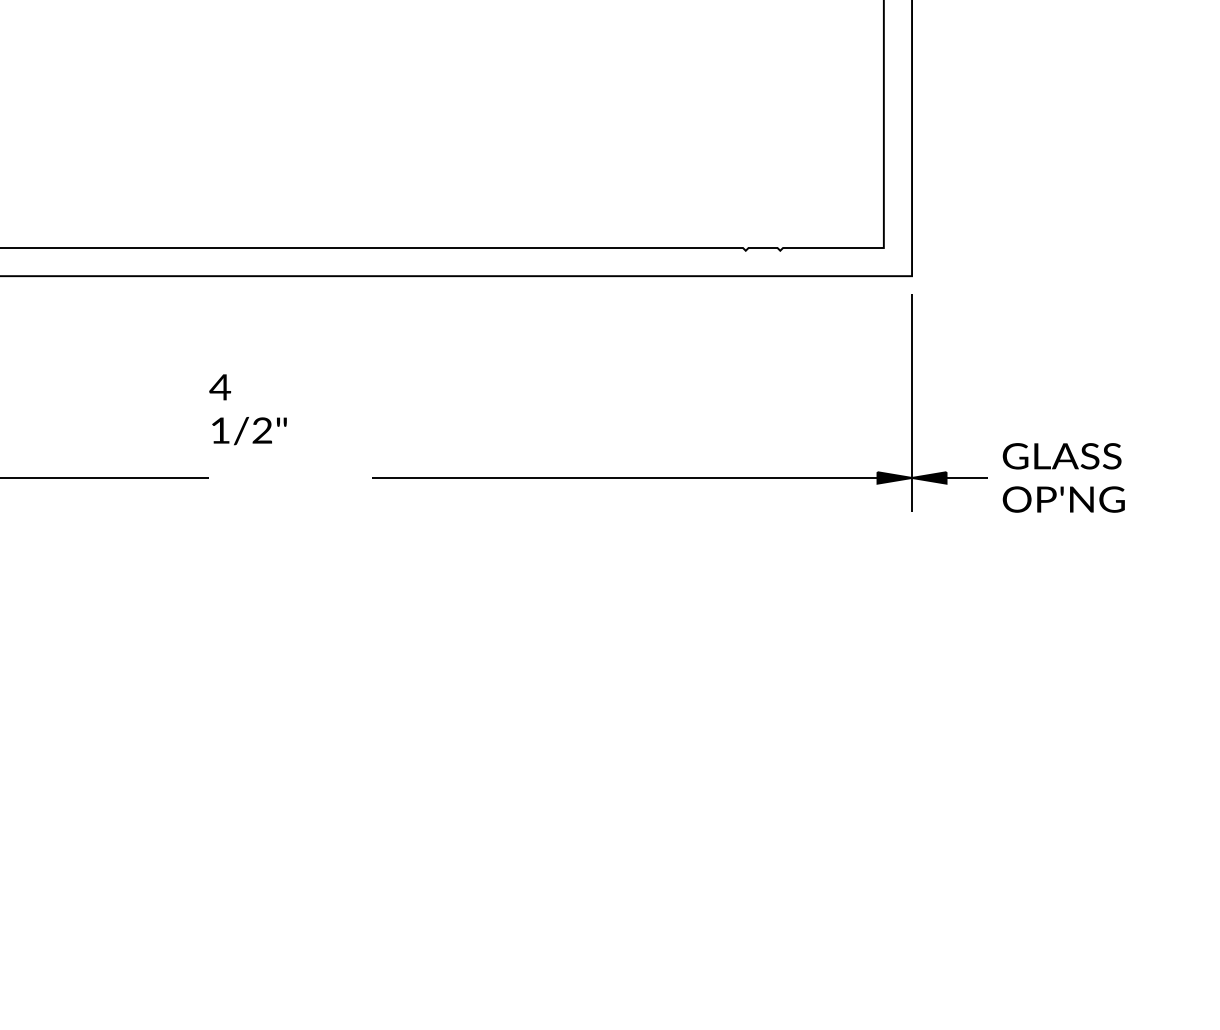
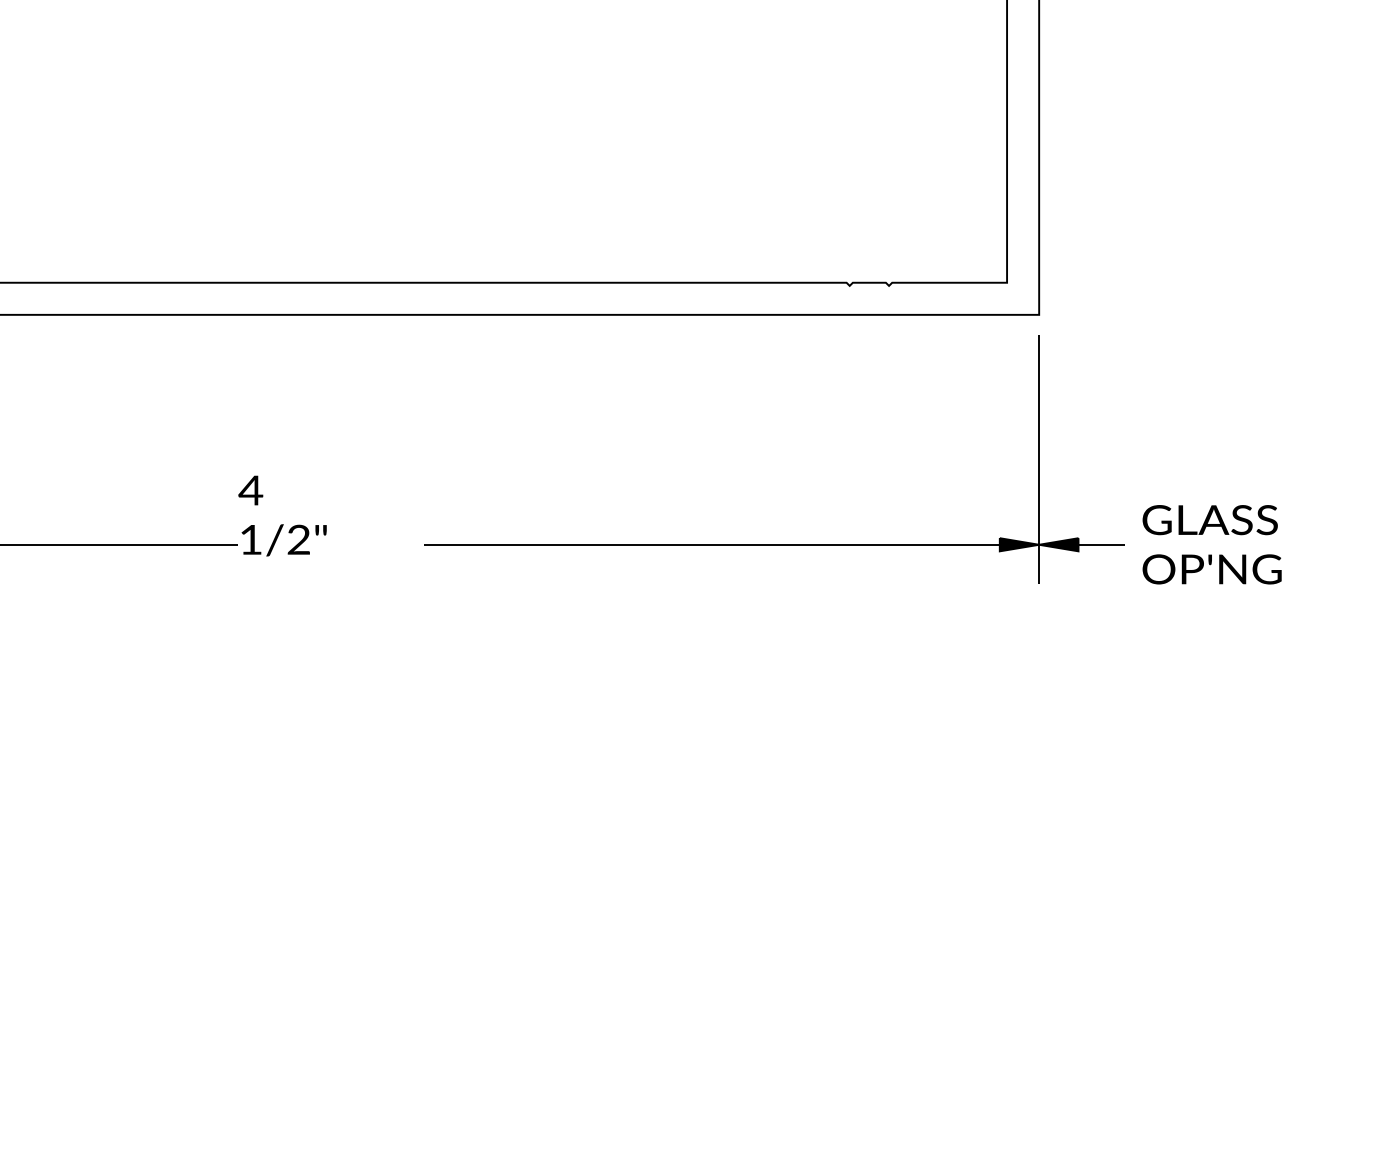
text: (247, 409) -> (281, 515), moved

